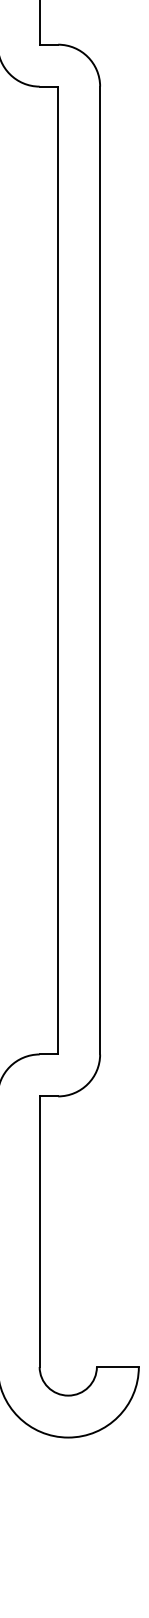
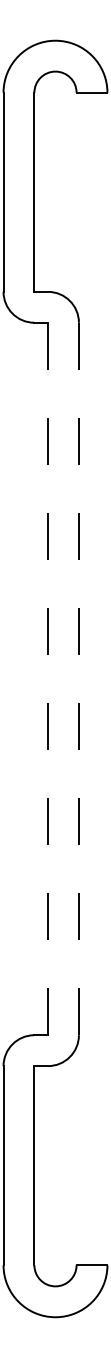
line: (58, 571) -> (48, 679), solid -> dashed
line: (99, 571) -> (78, 679), solid -> dashed

